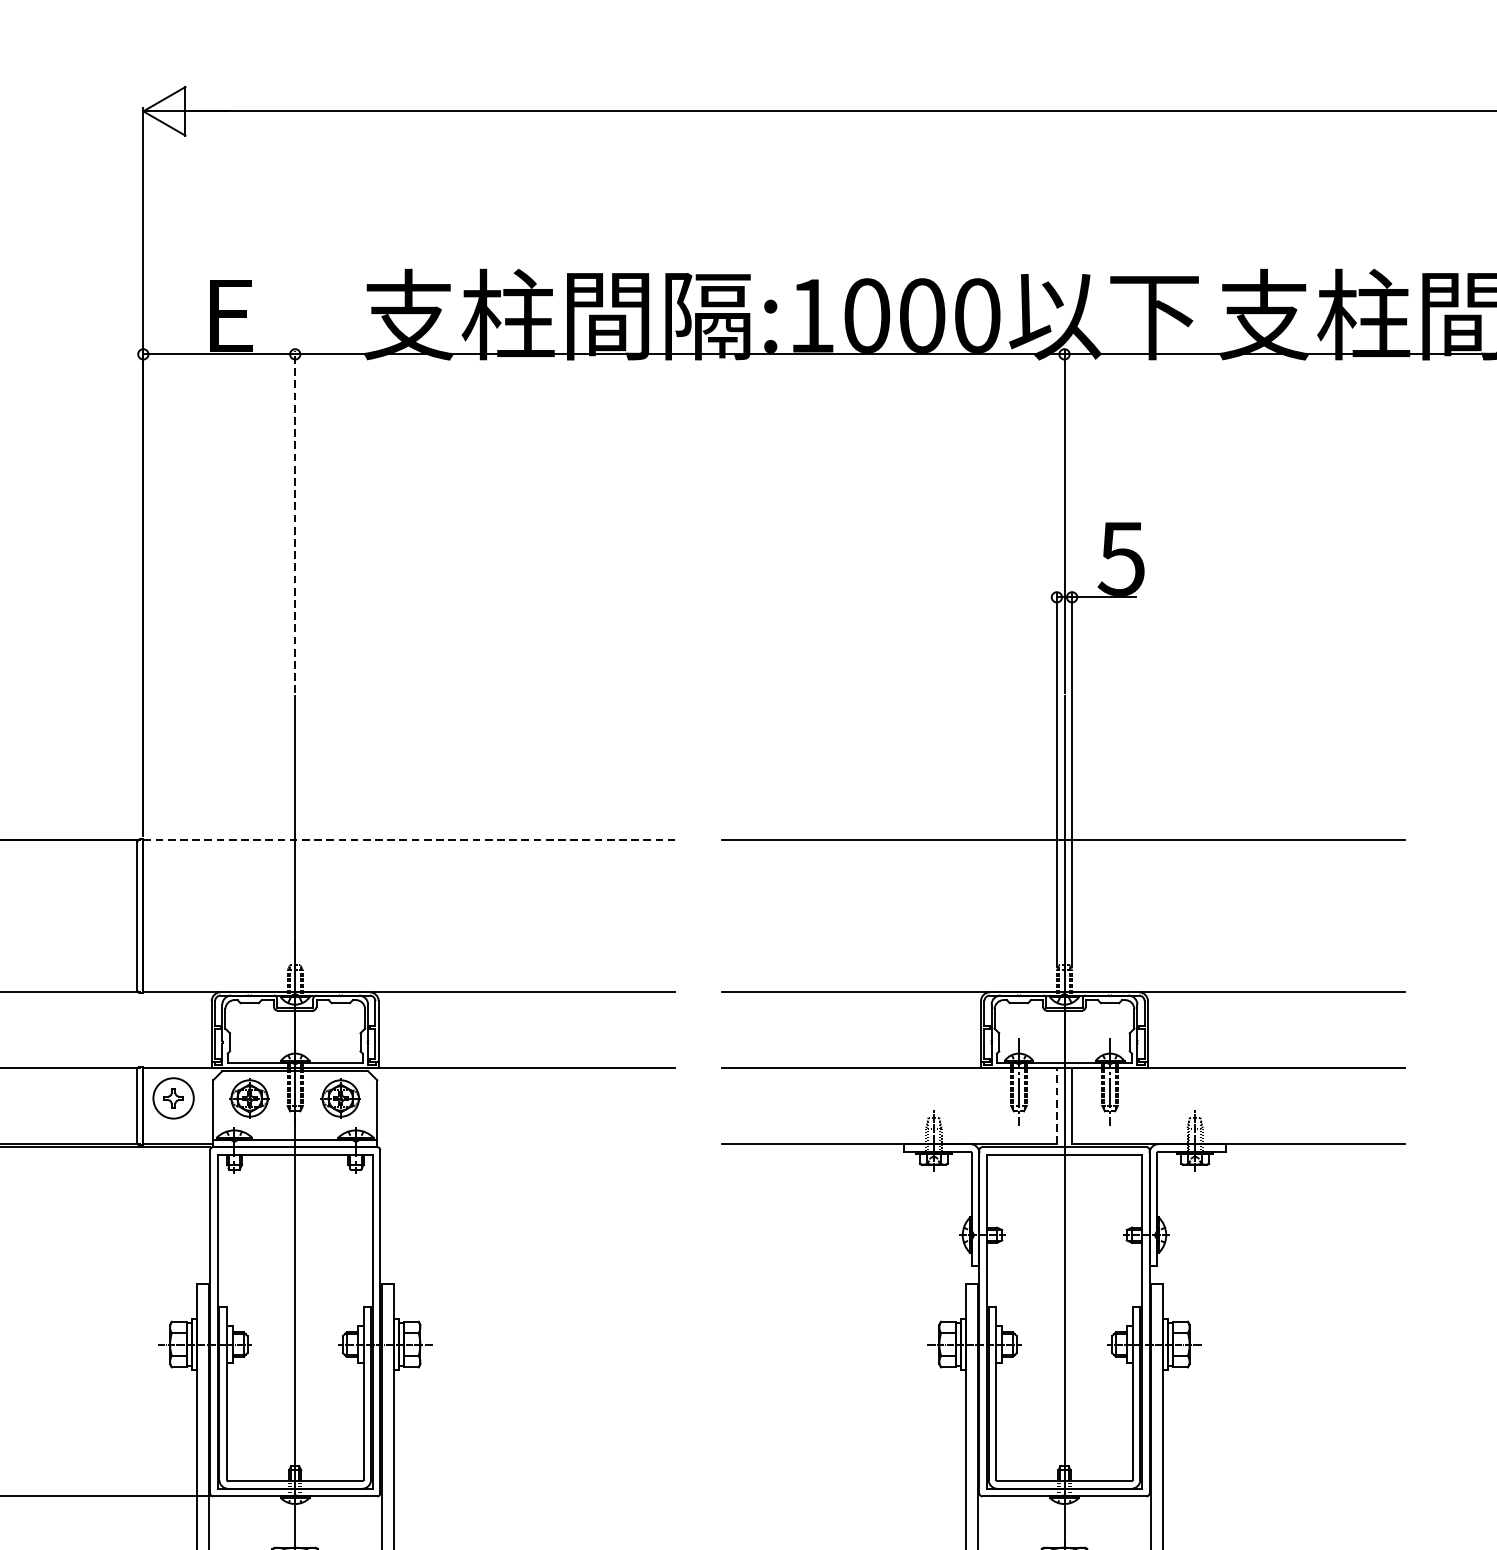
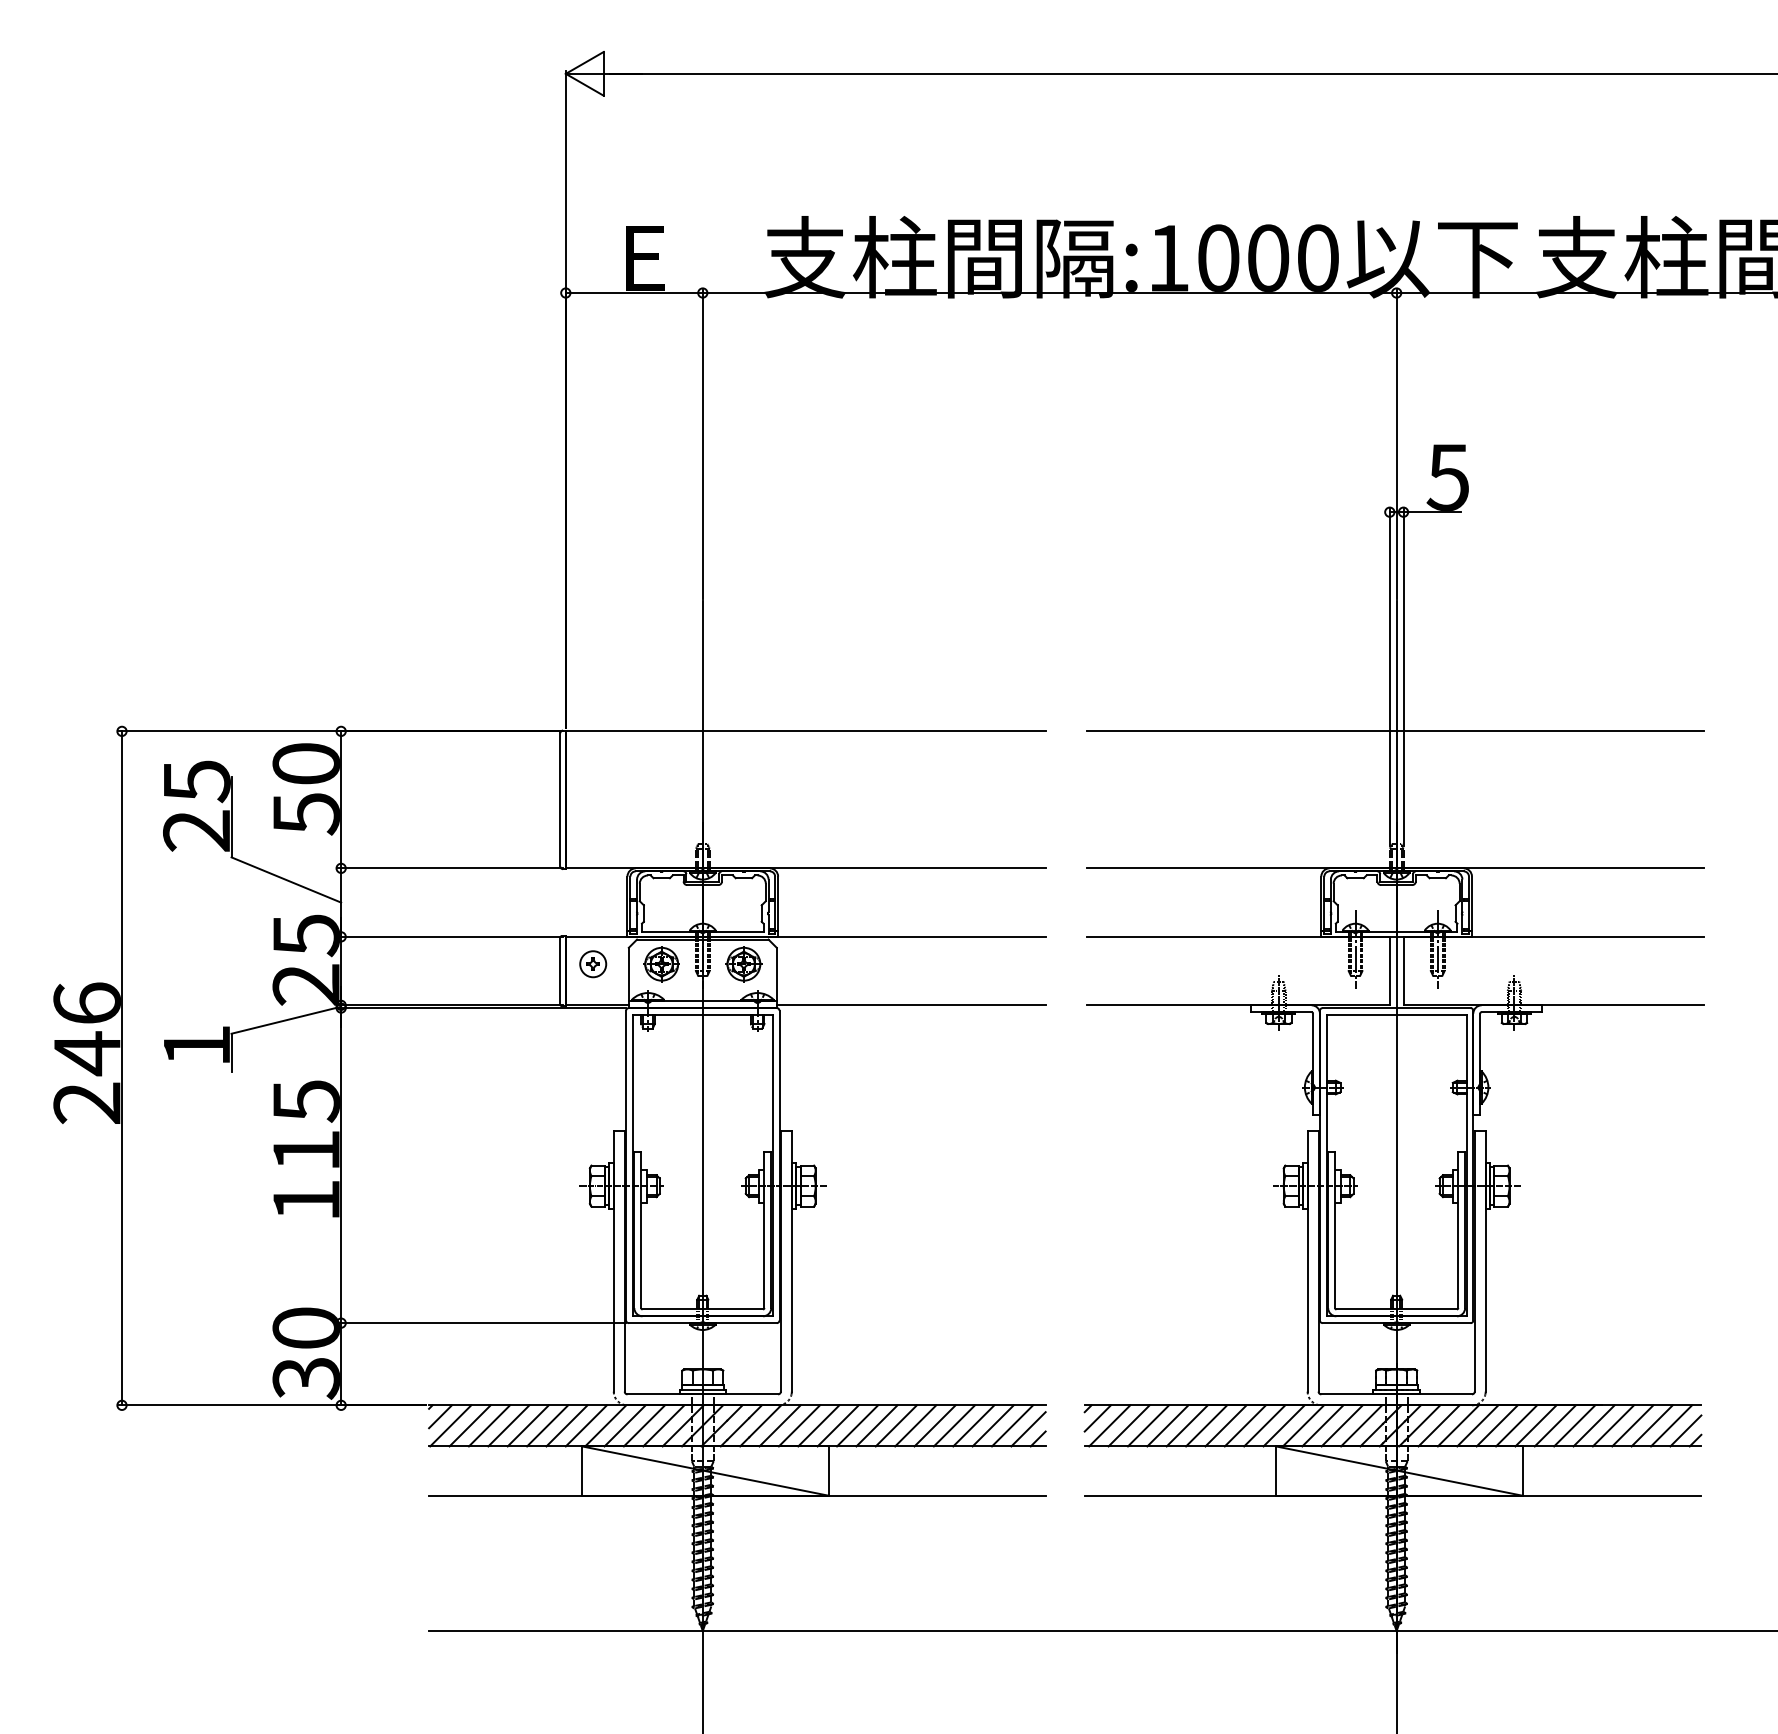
line: (294, 521) -> (702, 443), dashed -> solid
line: (409, 840) -> (805, 731), dashed -> solid
part: (174, 1098) -> (593, 964), size x0.71
line: (1056, 1105) -> (1389, 970), dashed -> solid
line: (525, 1144) -> (910, 1005), added

